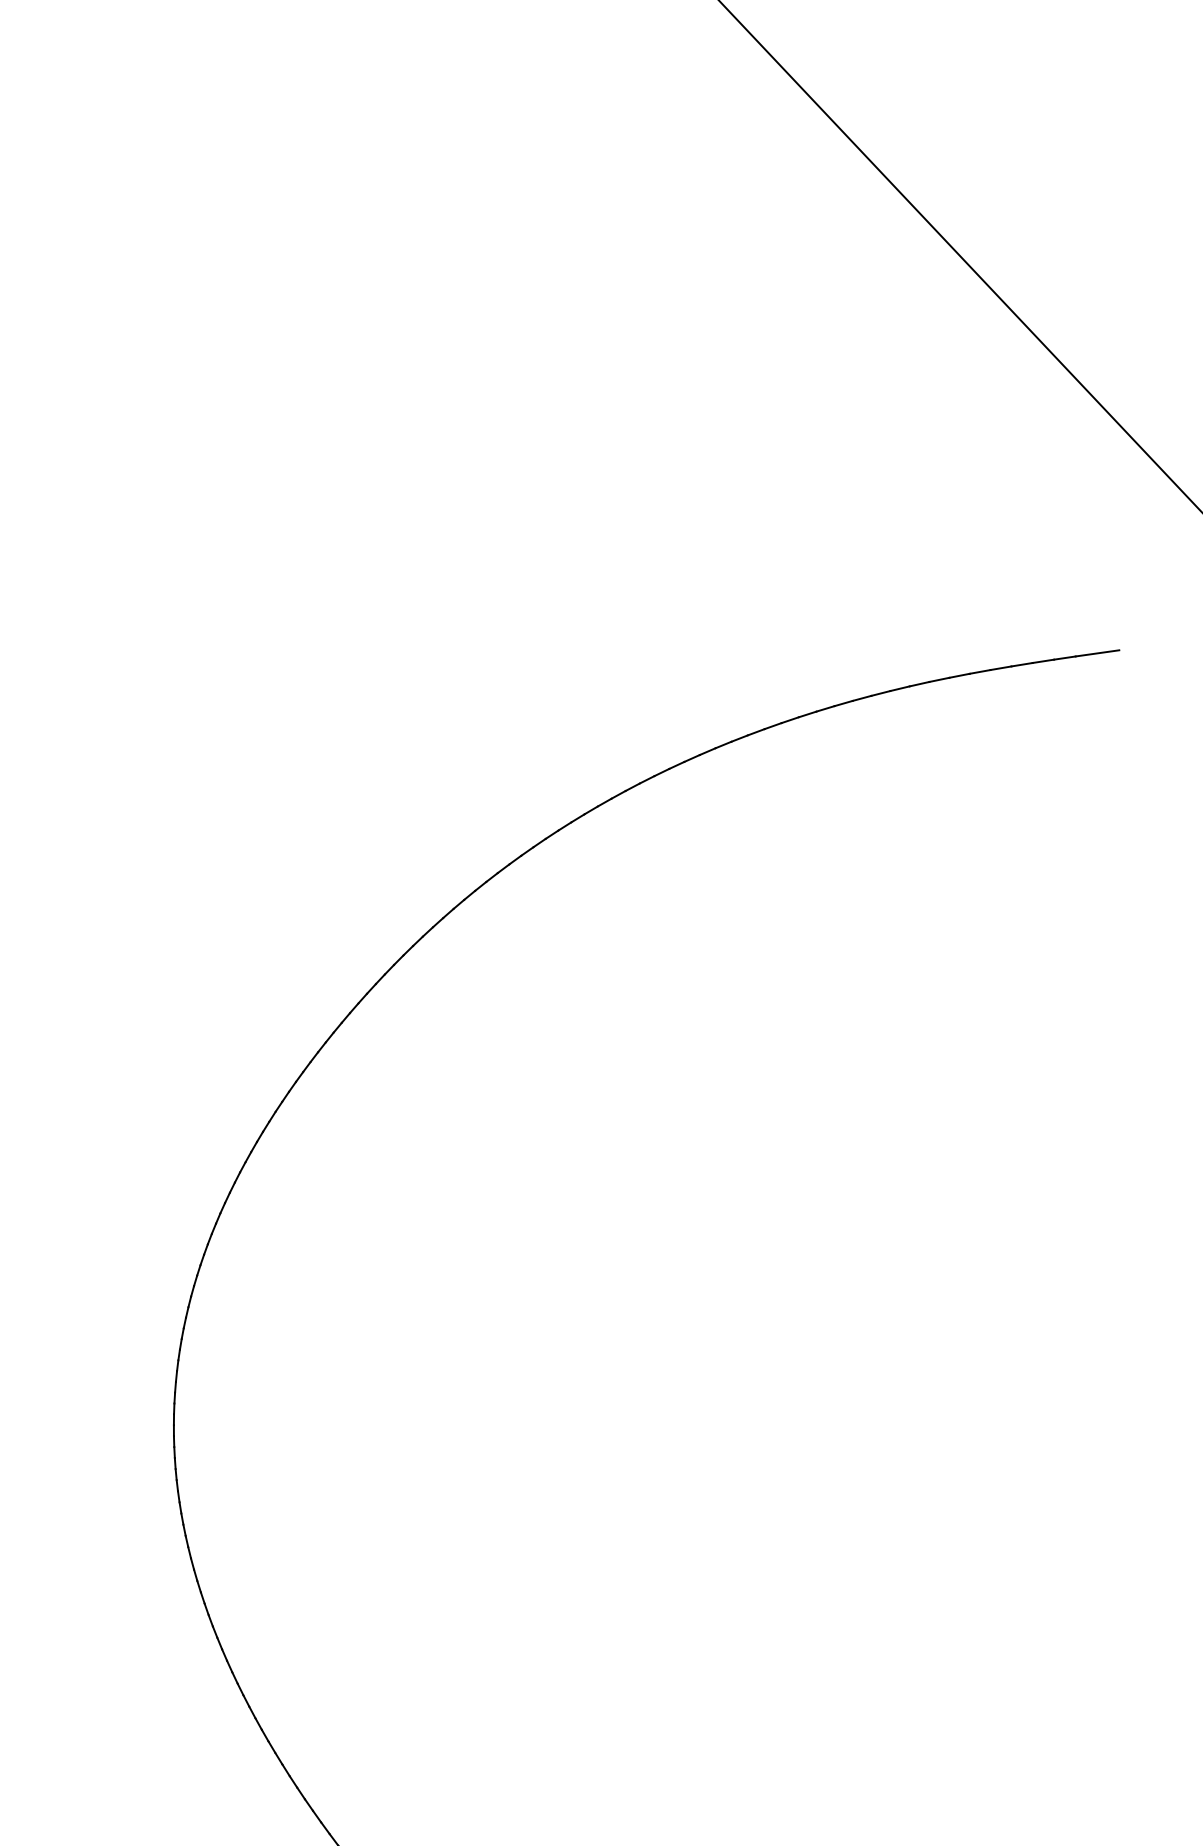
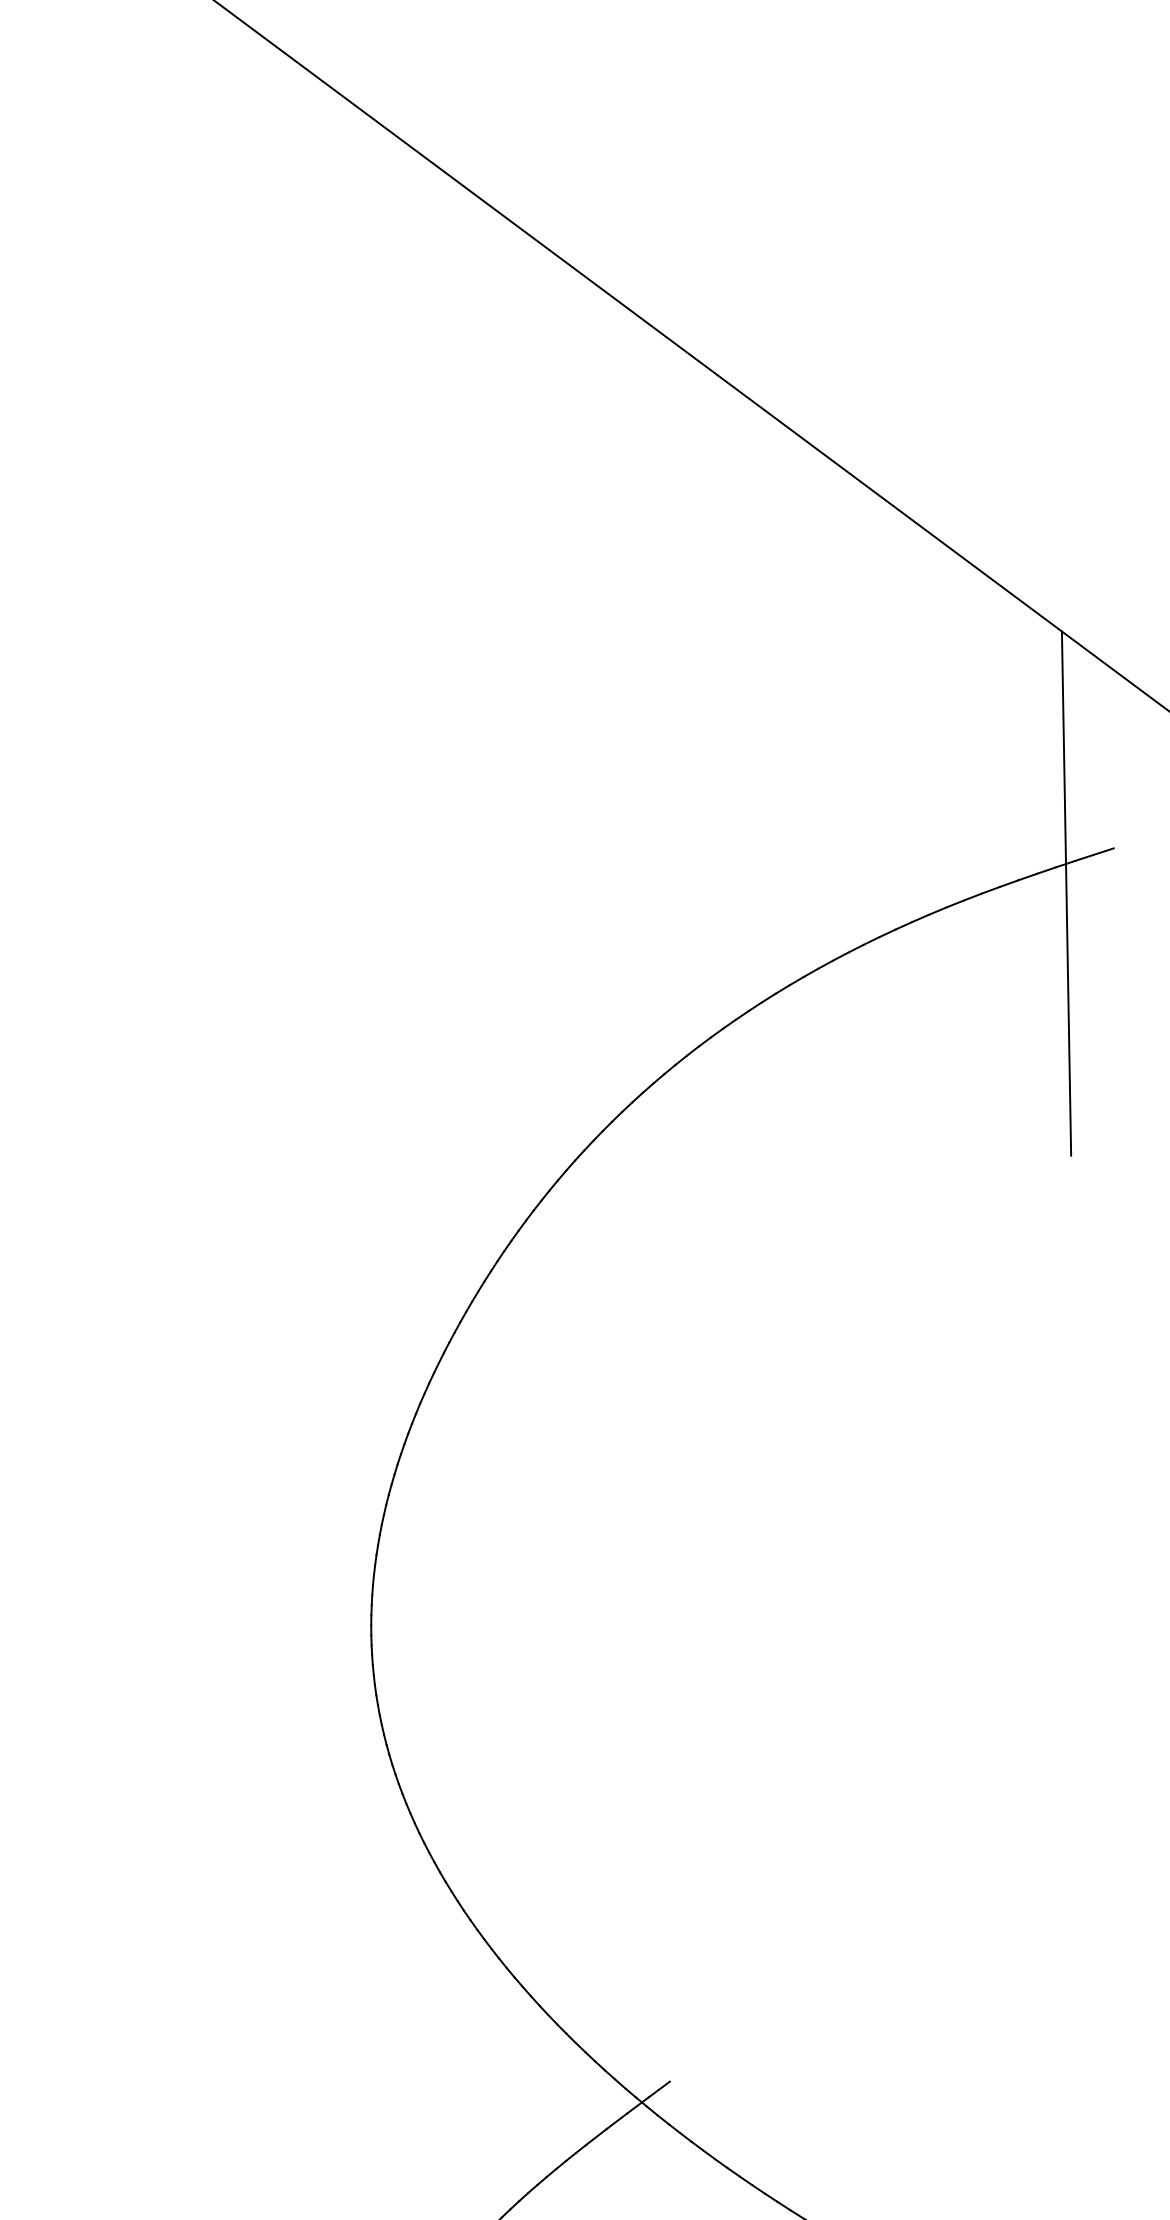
line: (1060, 689) -> (1066, 893), added

